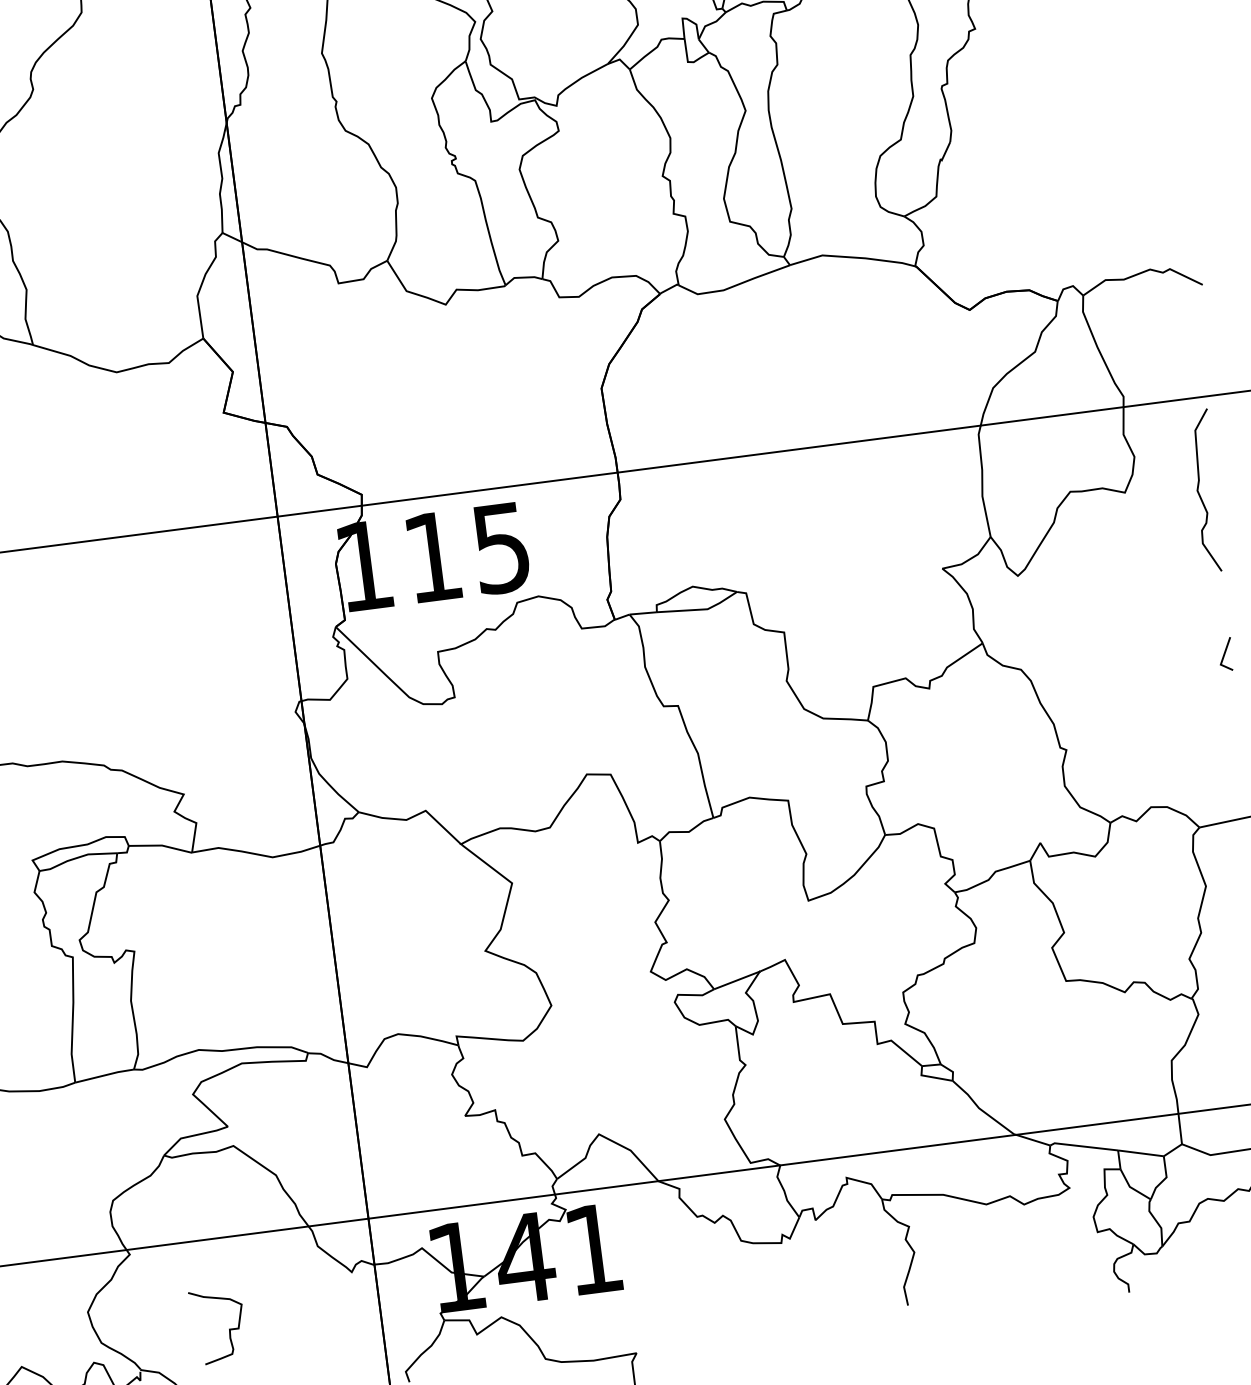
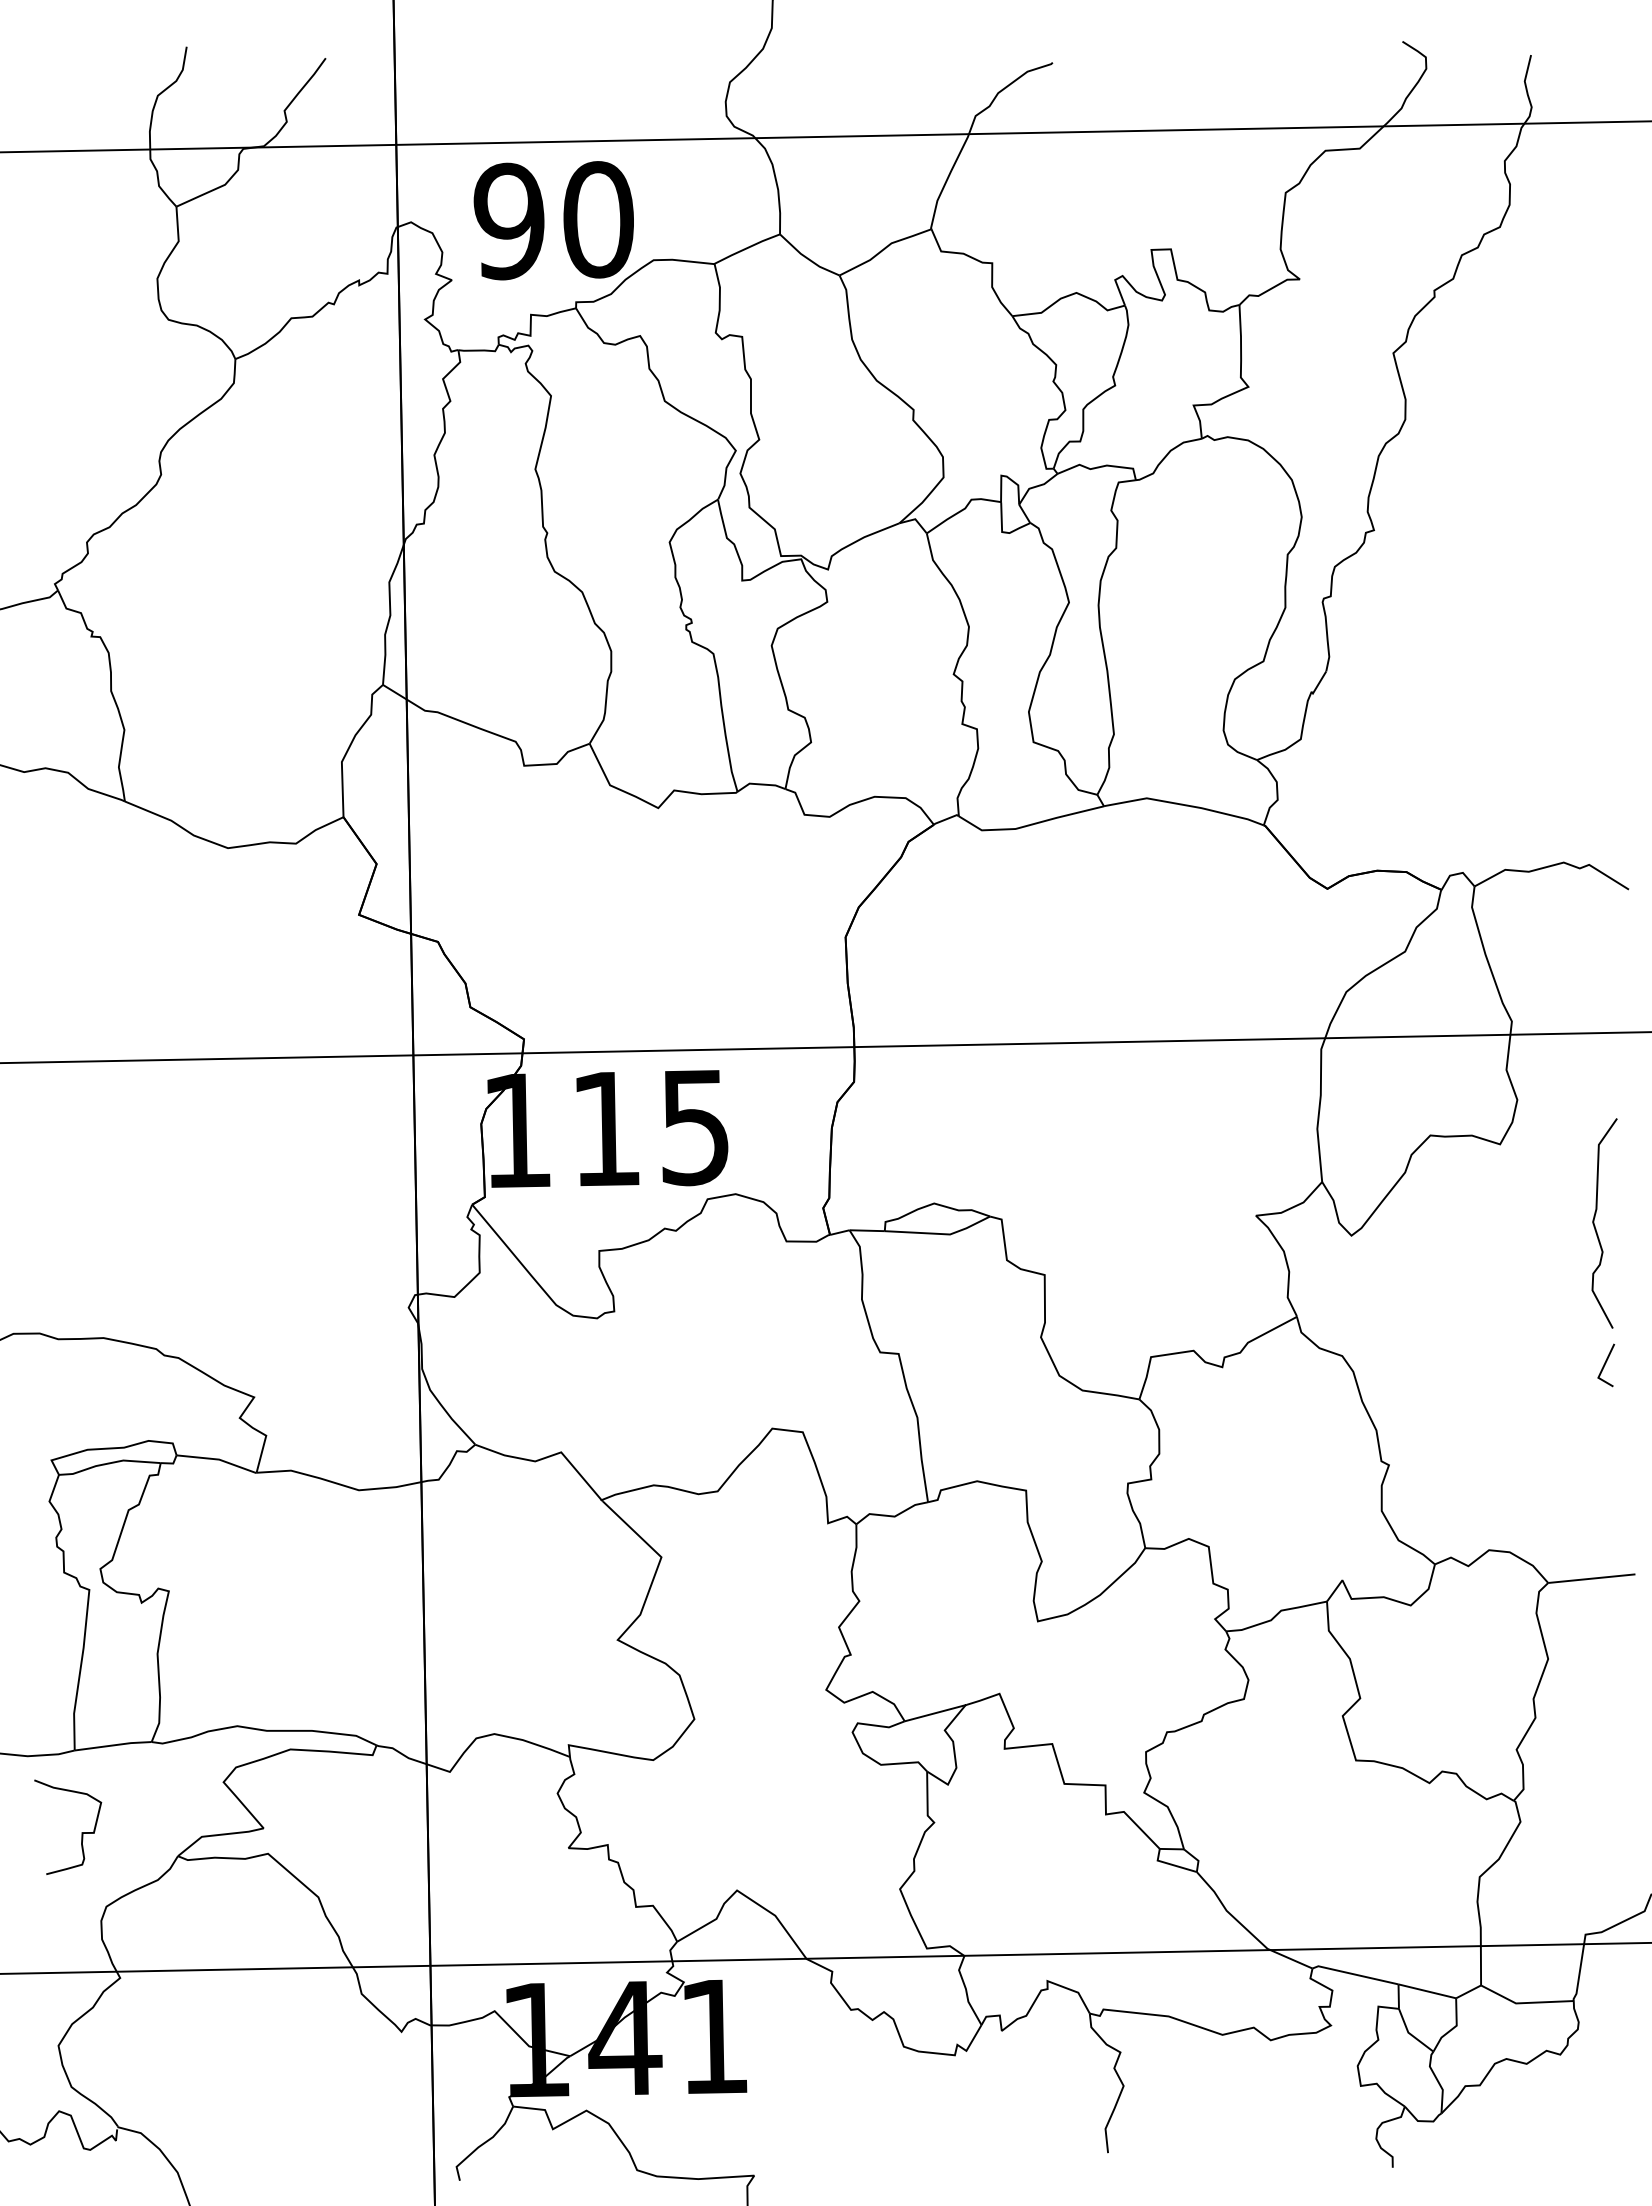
curve: (1199, 493) -> (1595, 1225), moved
curve: (229, 1329) -> (81, 1832), moved

